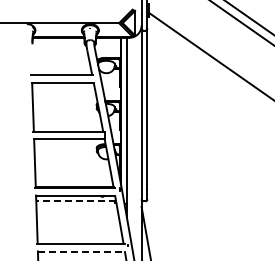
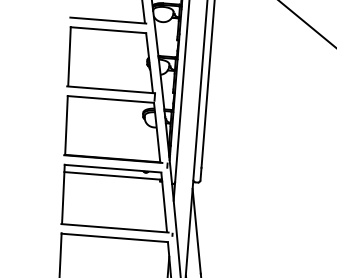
line: (76, 201) -> (113, 176), dashed -> solid
line: (81, 251) -> (114, 237), dashed -> solid

